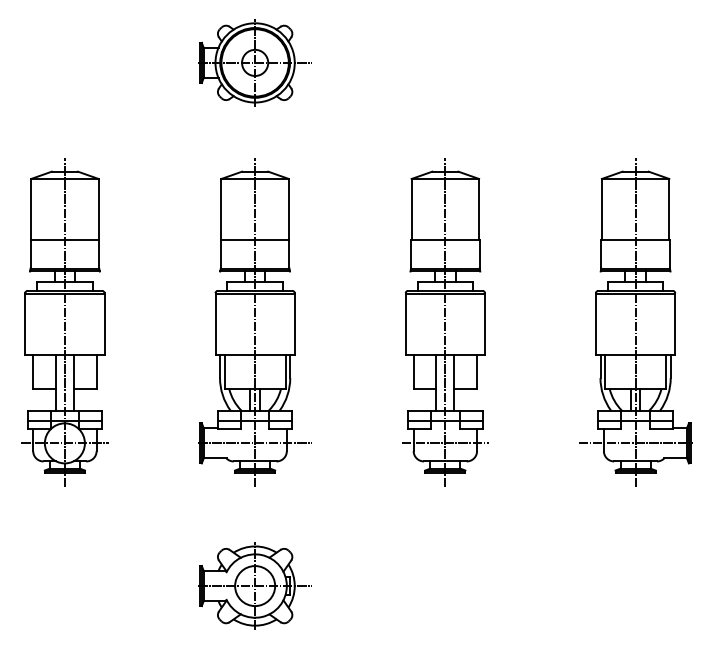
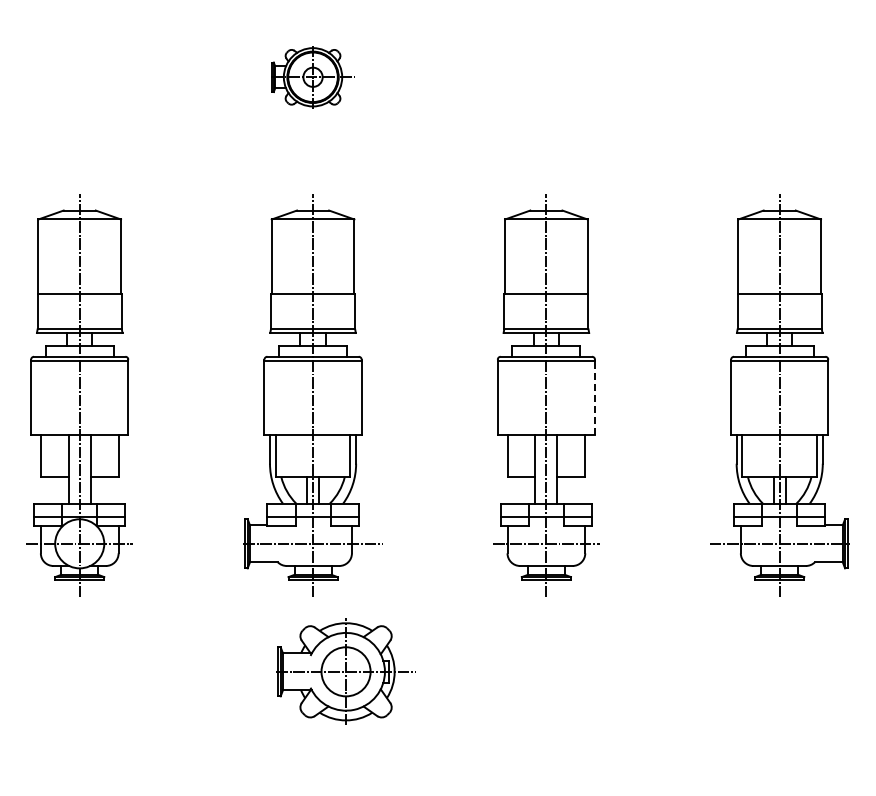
part: (254, 63) -> (312, 77), size x0.6
line: (485, 324) -> (595, 398), solid -> dashed
part: (254, 585) -> (345, 671), moved

